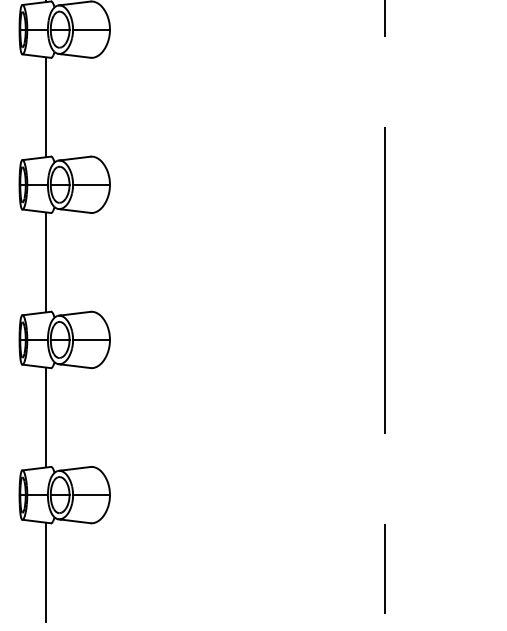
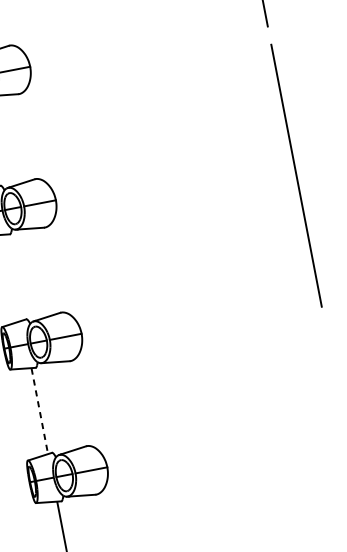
line: (46, 262) -> (14, 277), removed
line: (384, 280) -> (296, 176), moved
line: (46, 418) -> (40, 411), solid -> dashed

